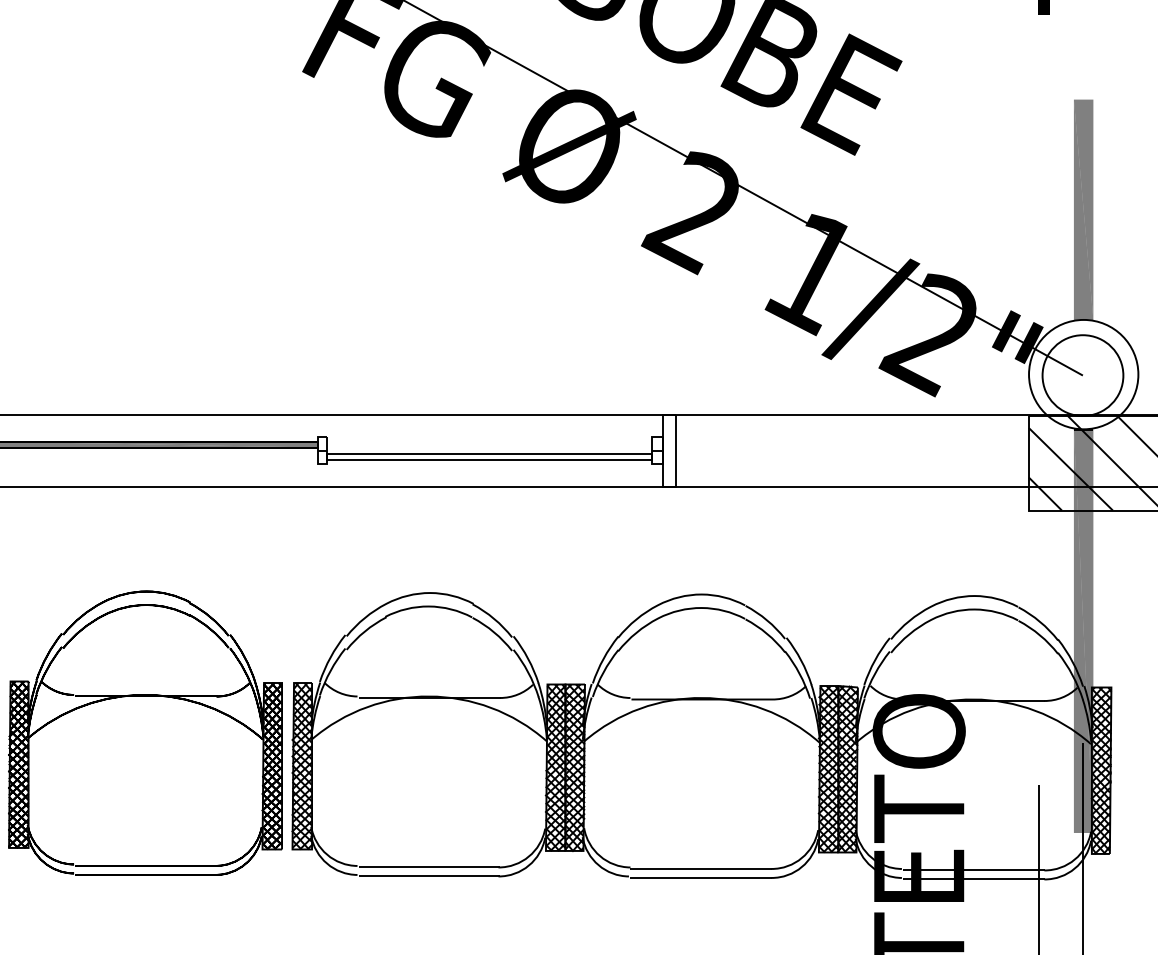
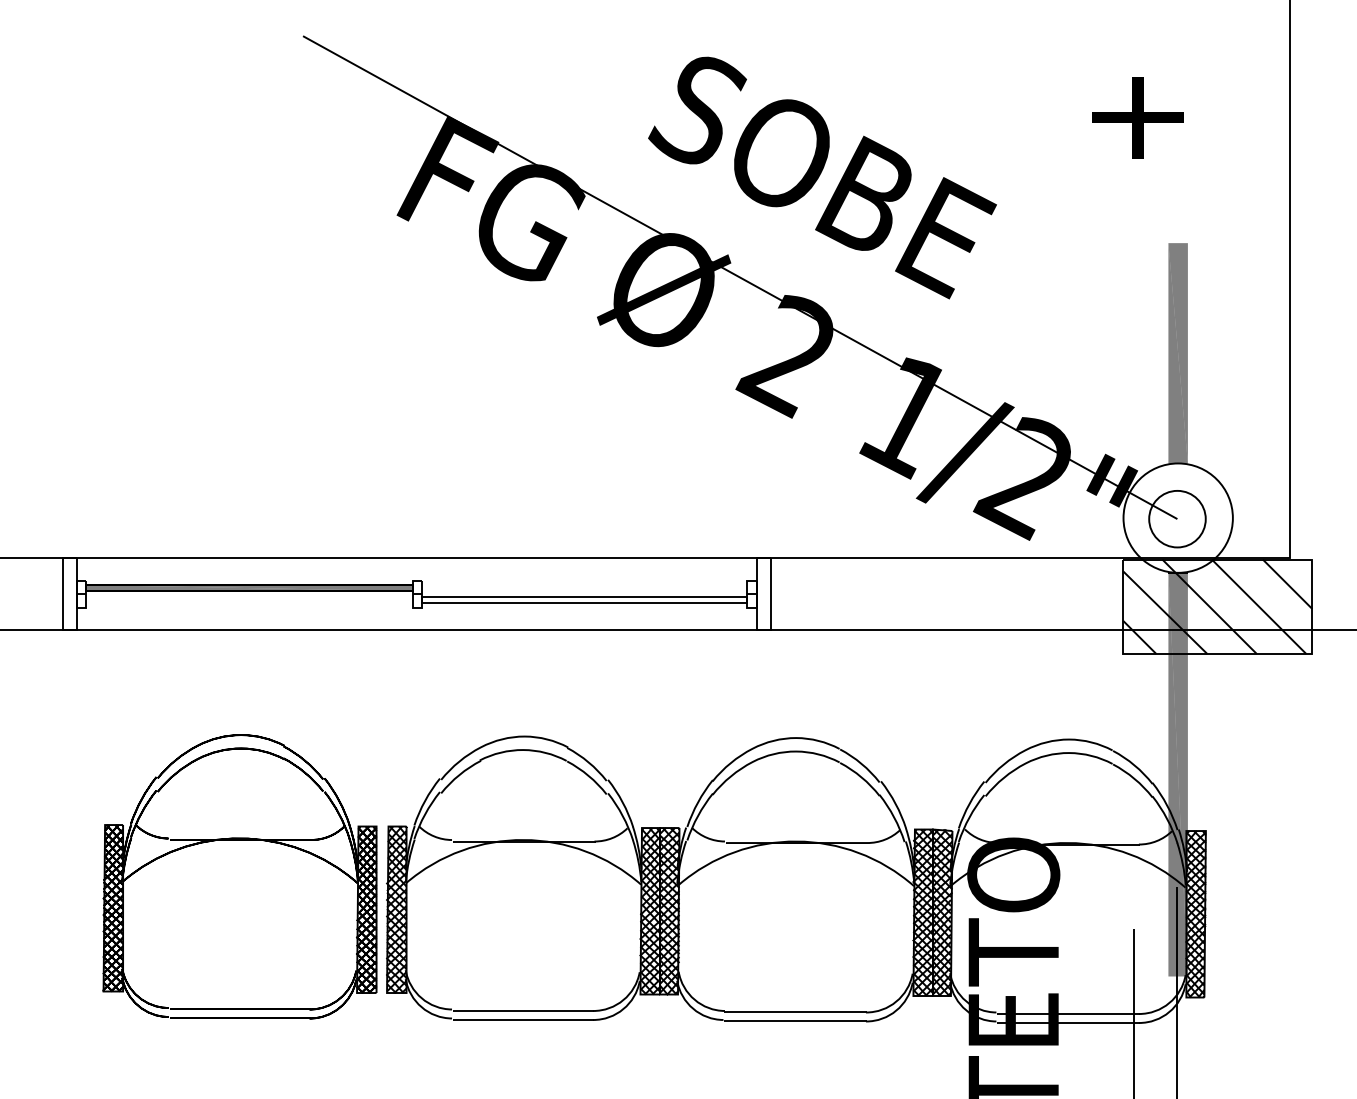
circle: (1082, 374) -> (1177, 518), size x0.7

